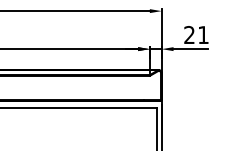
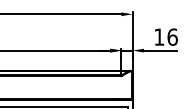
text: (196, 35) -> (165, 37), 21 -> 16

